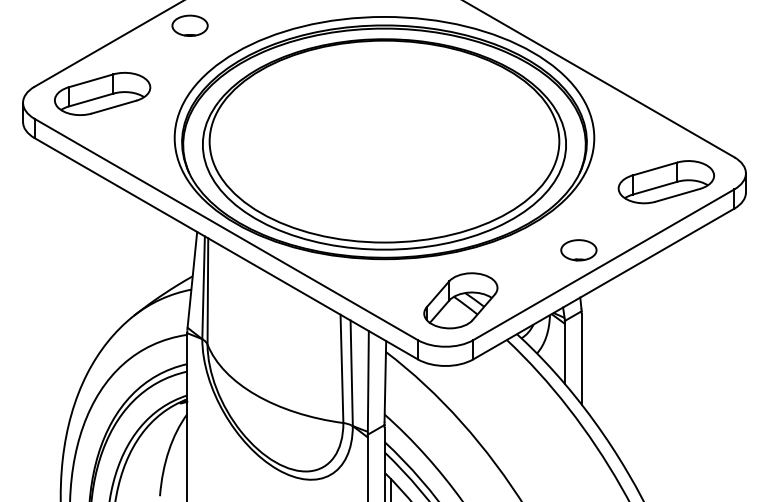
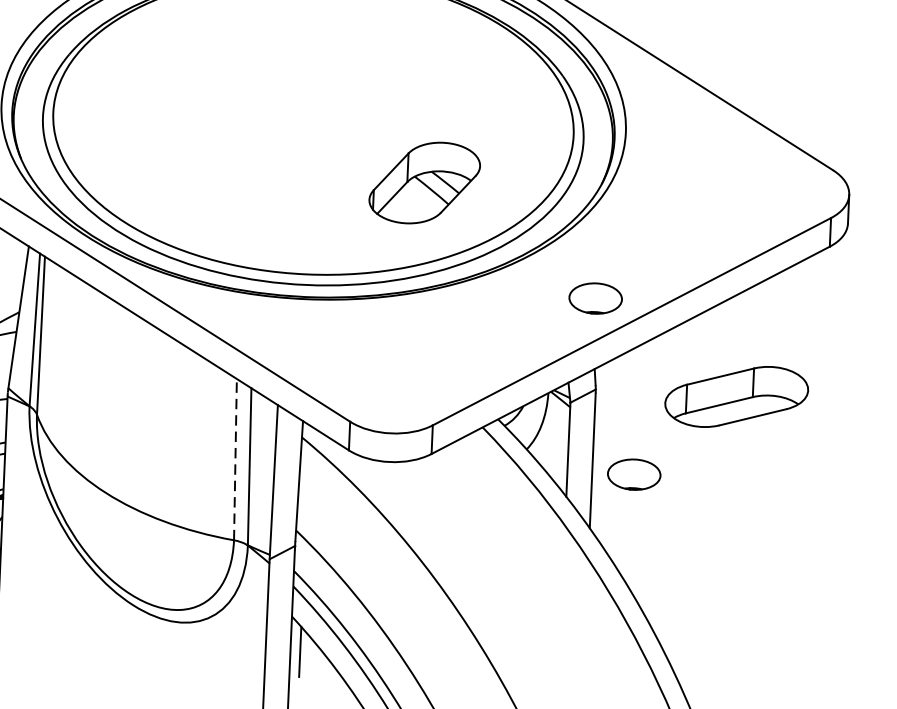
part: (665, 182) -> (735, 397), moved
part: (460, 300) -> (424, 182), moved
part: (609, 367) -> (633, 474), added
line: (341, 368) -> (234, 459), solid -> dashed

